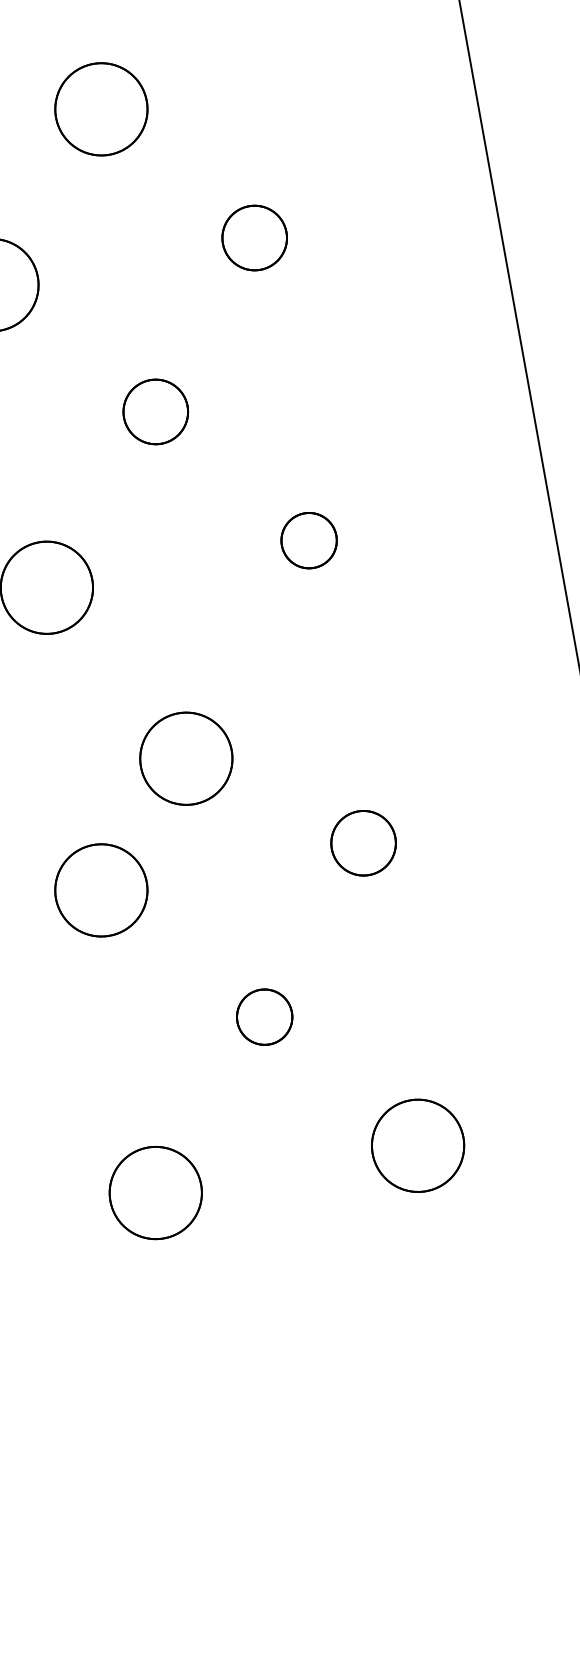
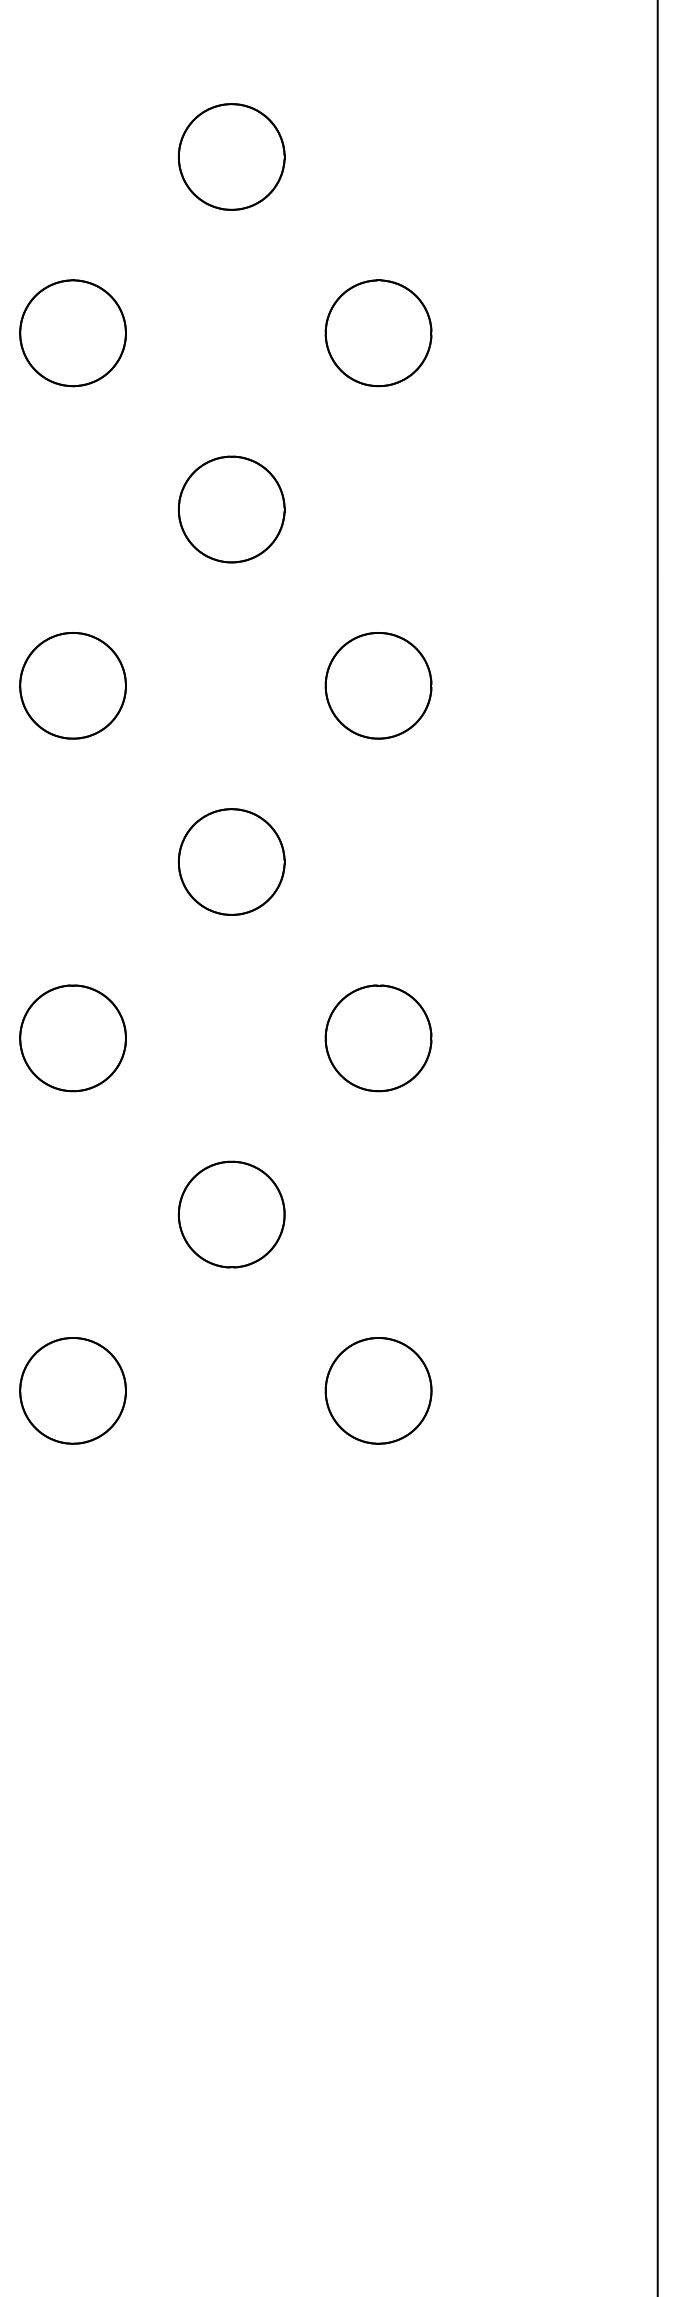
part: (254, 238) -> (378, 333), size x1.43
part: (155, 411) -> (231, 509), size x1.43
part: (309, 540) -> (378, 685), size x1.67
part: (186, 758) -> (231, 861), moved
part: (363, 843) -> (378, 1038), size x1.43
part: (264, 1017) -> (231, 1214), size x1.67

